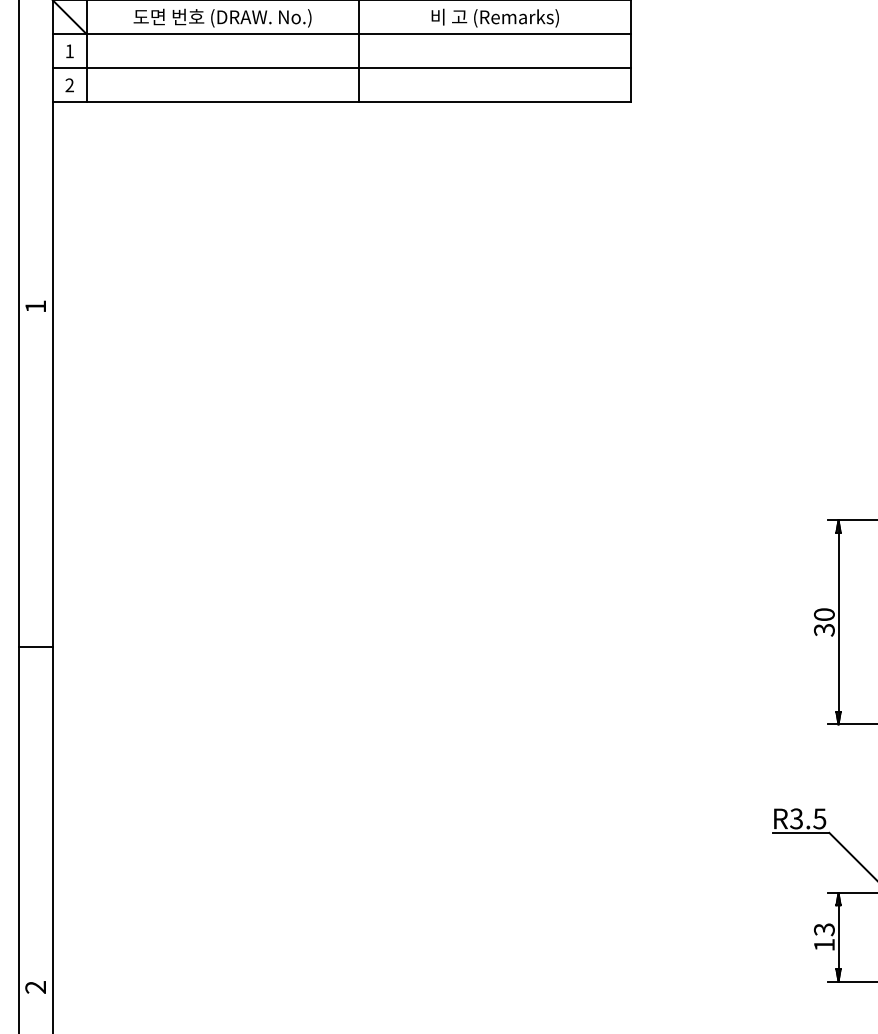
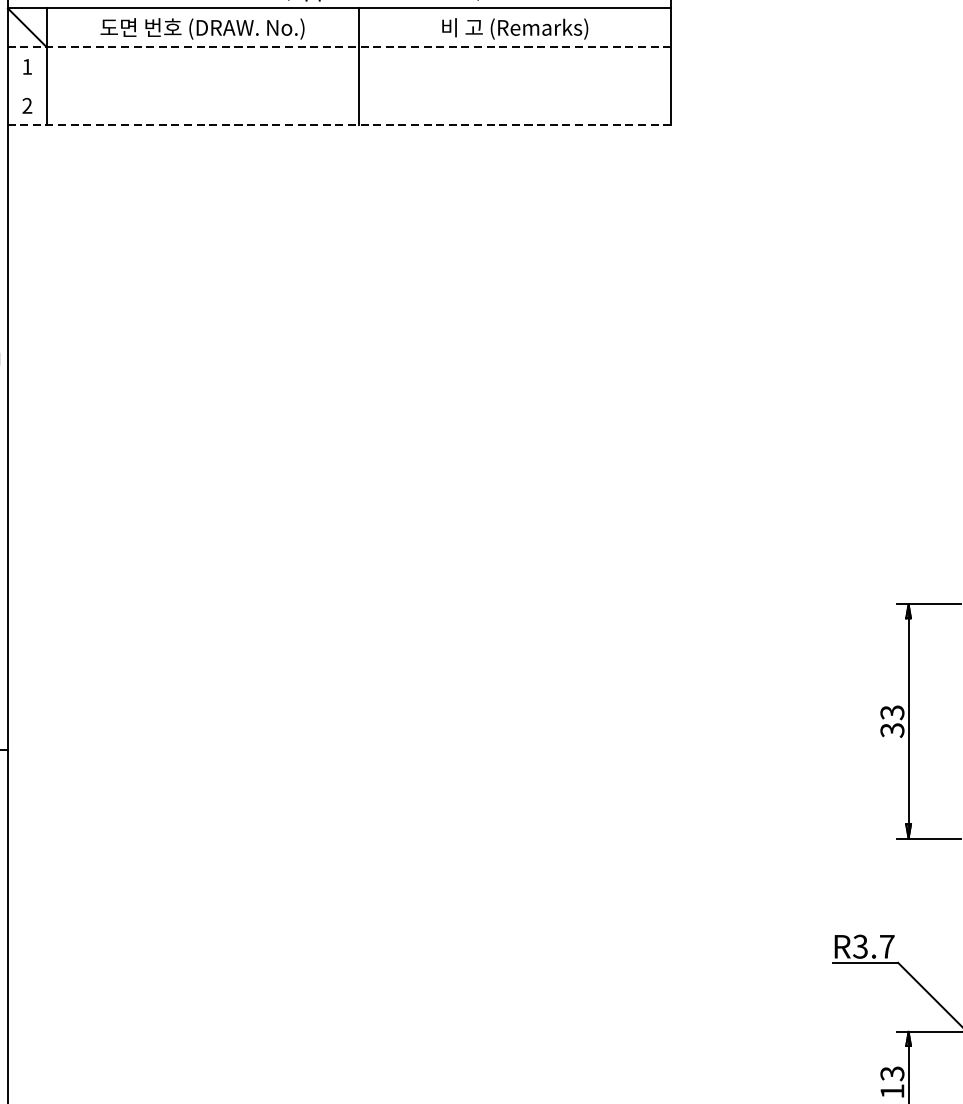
line: (341, 34) -> (338, 47), solid -> dashed
line: (341, 68) -> (338, 86), removed
line: (341, 102) -> (338, 125), solid -> dashed
text: (824, 614) -> (892, 712), 30 -> 33
text: (819, 818) -> (886, 946), R3.5 -> R3.7

